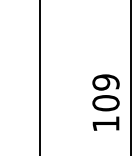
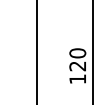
text: (105, 92) -> (77, 59), 109 -> 120

